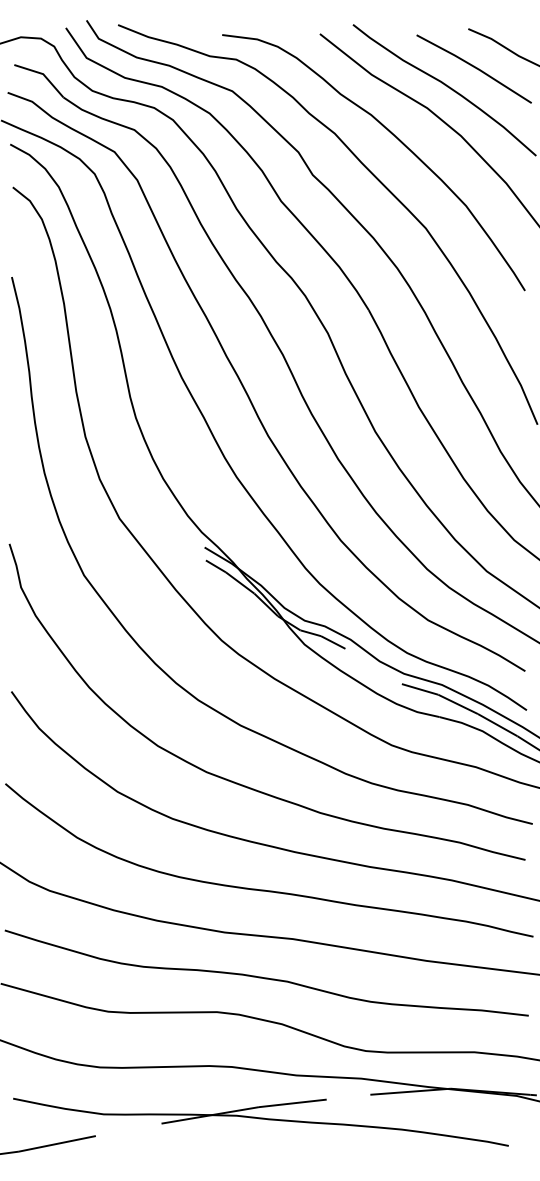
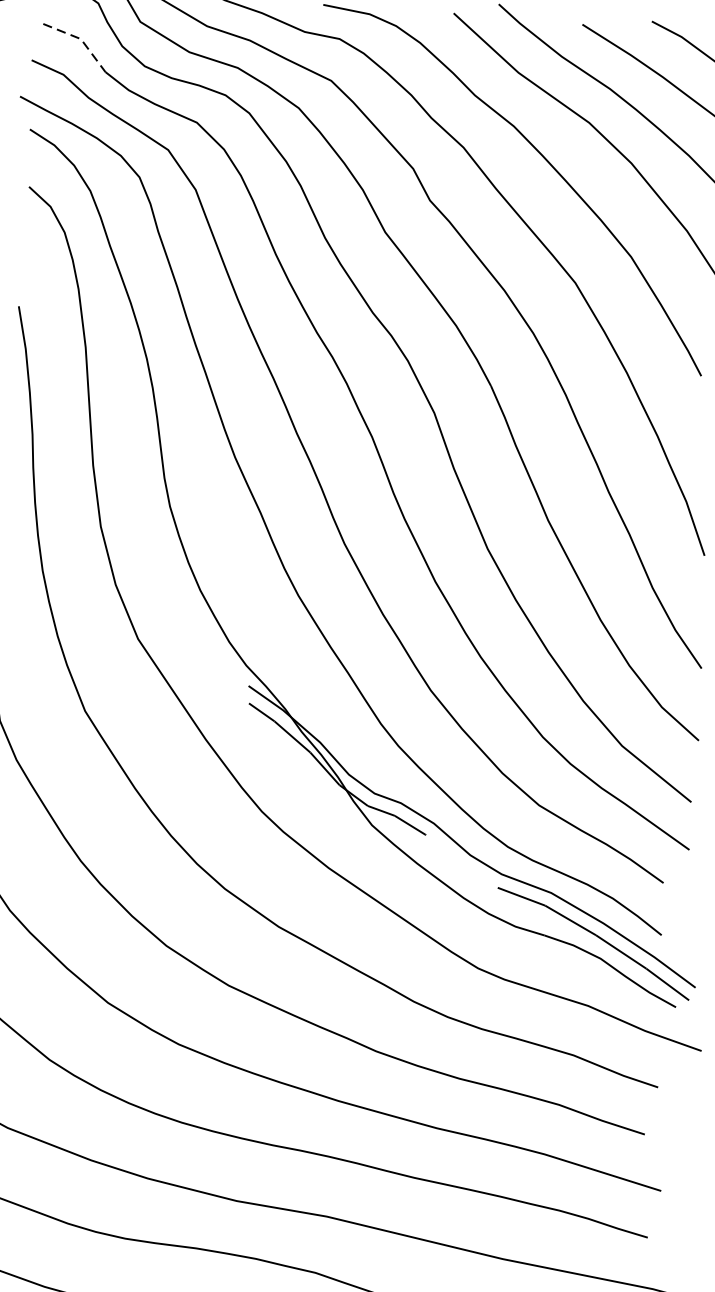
line: (43, 74) -> (81, 39), solid -> dashed

